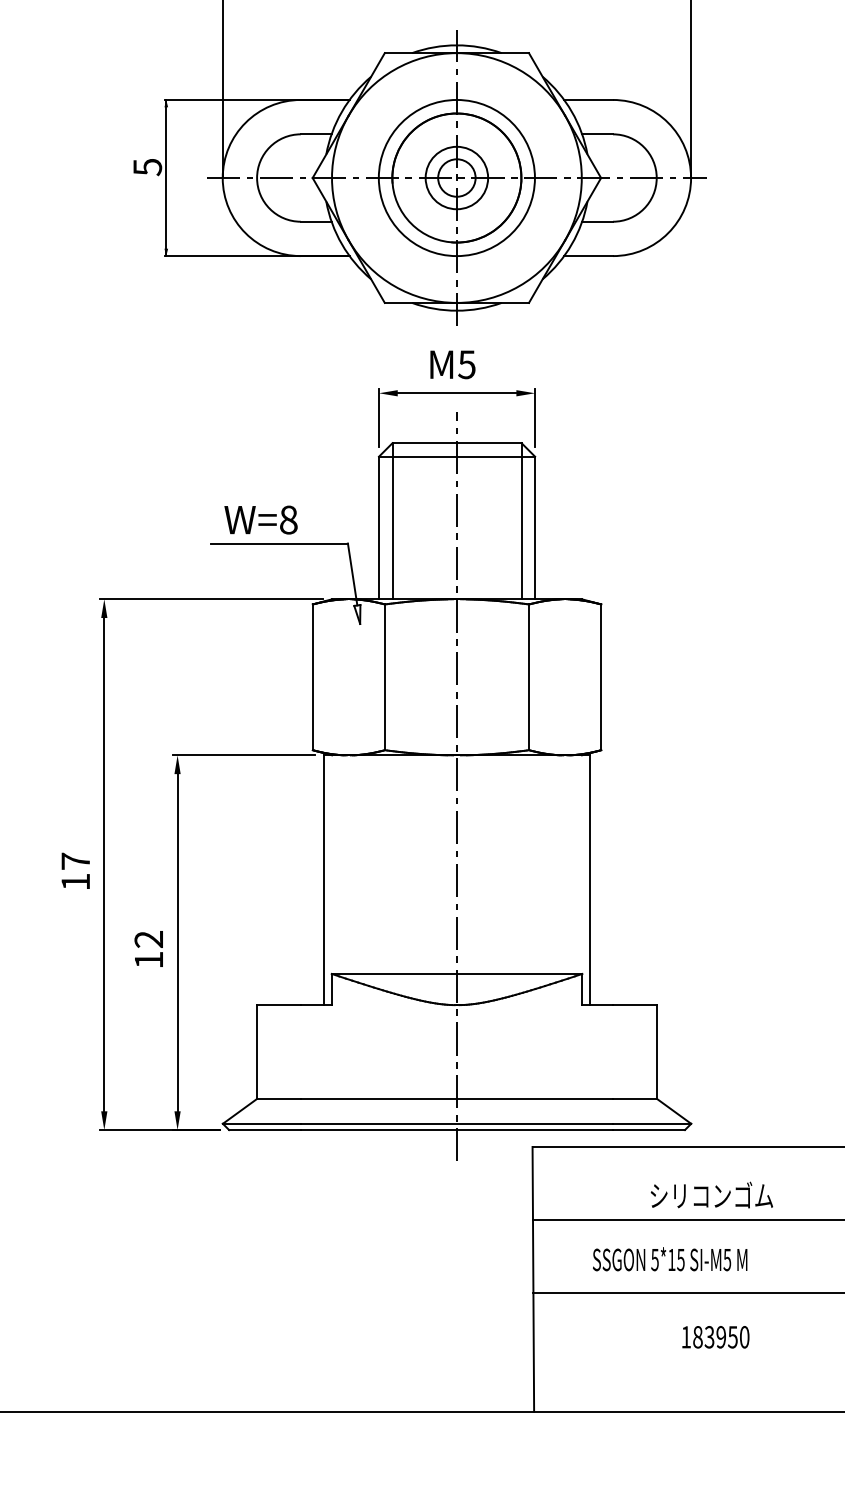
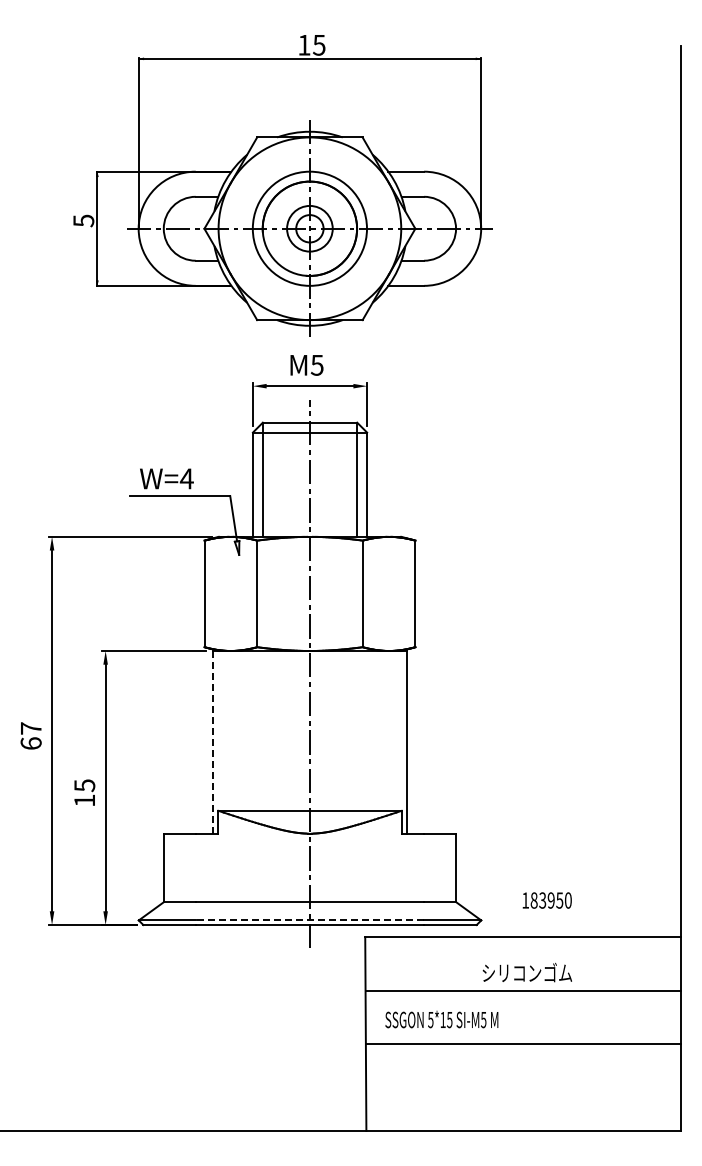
text: (288, 519) -> (186, 478), W=8 -> W=4
line: (323, 880) -> (212, 742), solid -> dashed
text: (74, 881) -> (30, 743), 17 -> 67
text: (148, 939) -> (84, 785), 12 -> 15
line: (456, 1123) -> (309, 920), solid -> dashed
text: (710, 1194) -> (526, 972), moved
text: (669, 1259) -> (441, 1019), moved
text: (714, 1337) -> (546, 900), moved

